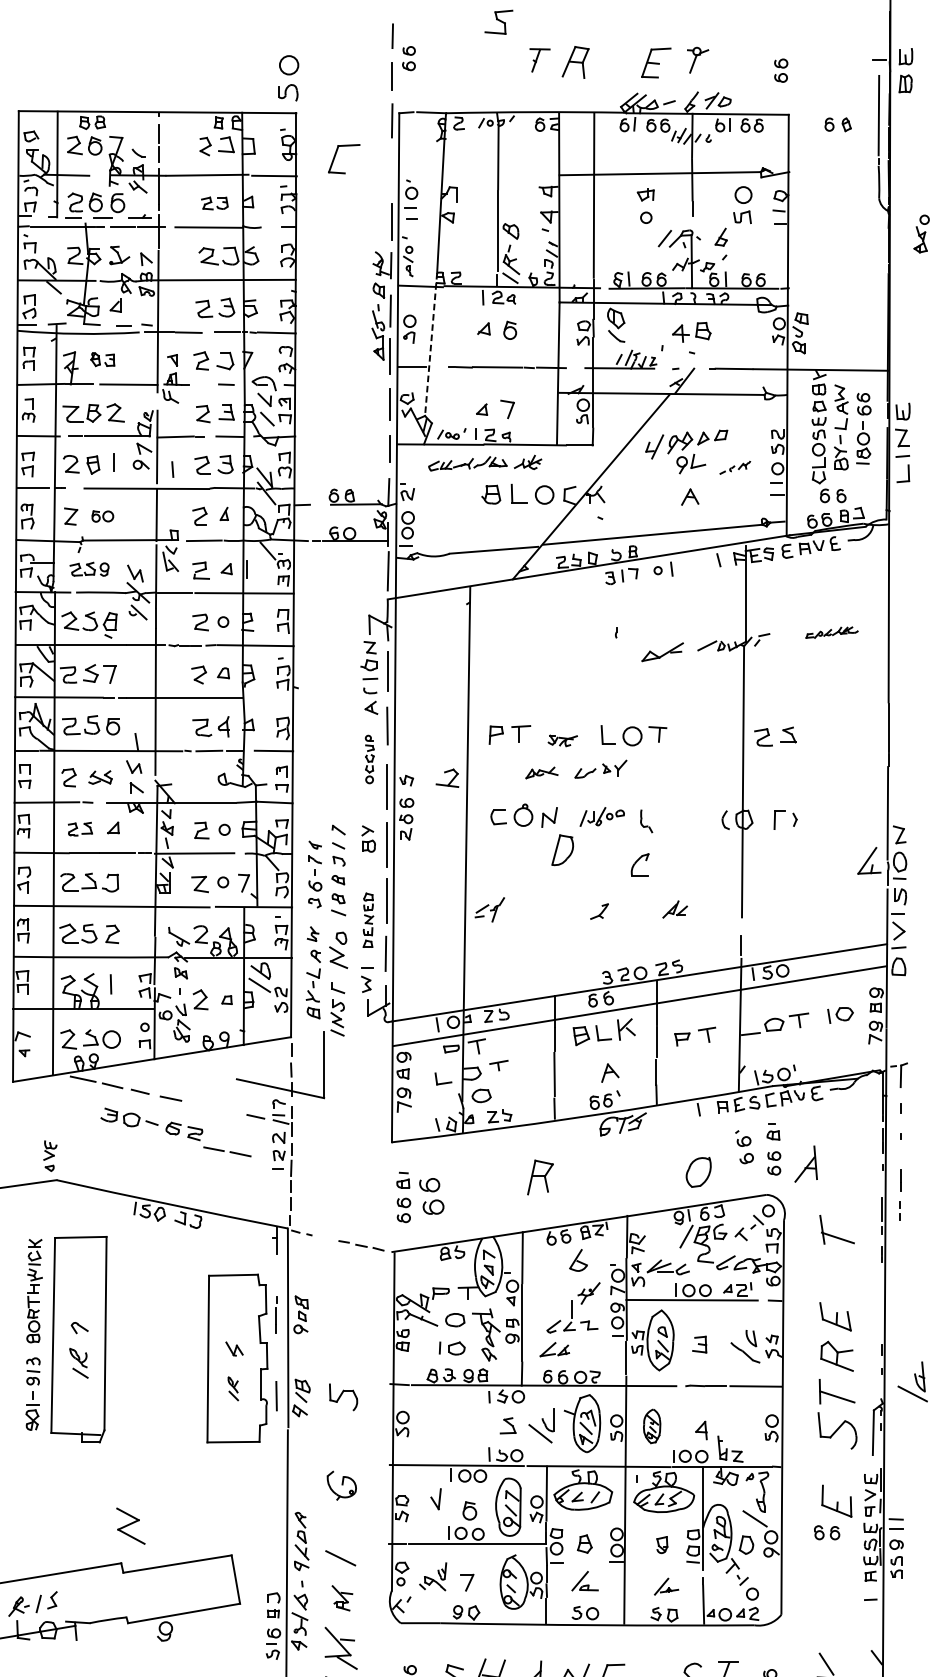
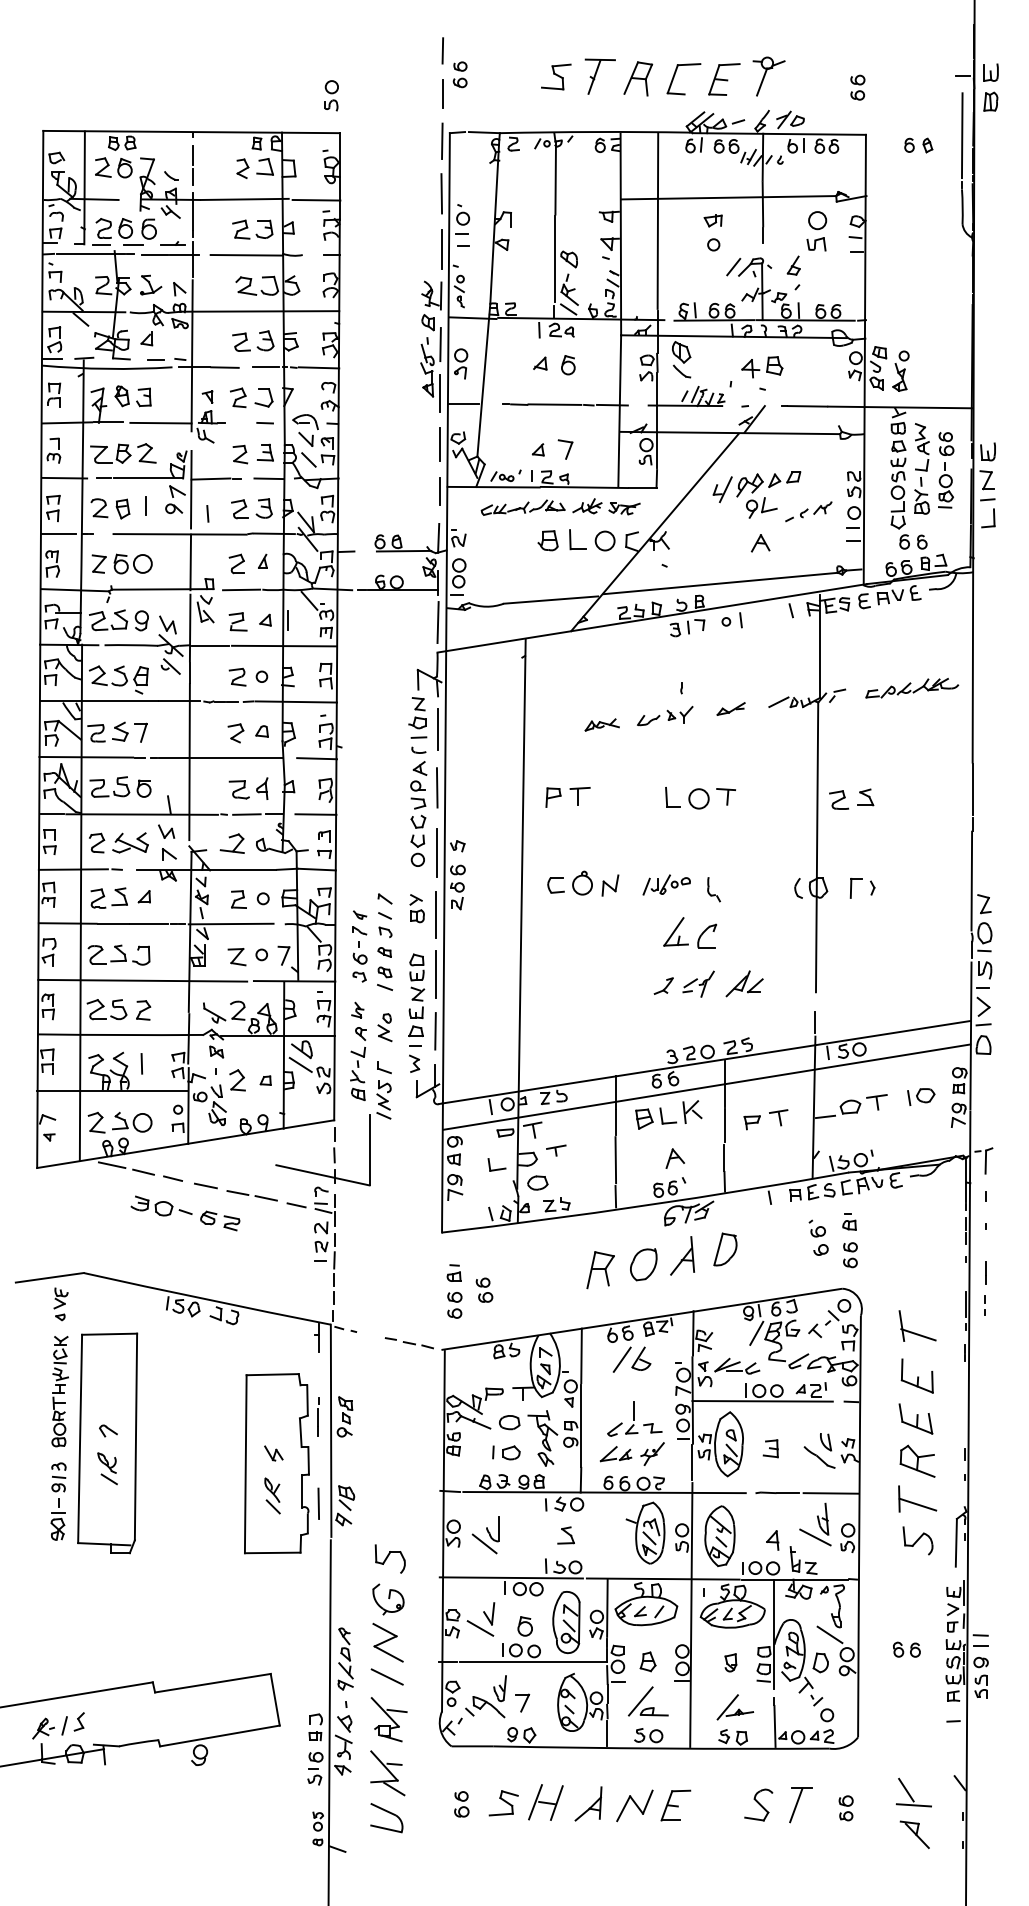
part: (499, 21) -> (556, 76), moved
part: (539, 60) -> (599, 76), size x1.43
part: (697, 60) -> (768, 76), size x1.43
part: (288, 77) -> (331, 95), size x0.62
part: (336, 155) -> (675, 75), moved
line: (391, 169) -> (441, 193), added
part: (214, 203) -> (252, 229), size x1.43
part: (921, 233) -> (900, 370), moved
line: (430, 344) -> (483, 380), dashed -> solid
part: (102, 359) -> (132, 396), size x1.43
part: (734, 467) -> (808, 511), size x1.43
part: (102, 516) -> (132, 563), size x1.67
part: (89, 569) -> (118, 620), size x1.43
part: (832, 632) -> (912, 687), size x1.67
part: (661, 651) -> (730, 708), size x0.62
line: (275, 698) -> (317, 758), added
part: (562, 740) -> (624, 508), moved
part: (369, 759) -> (418, 823), size x1.67
part: (601, 769) -> (665, 716), moved
part: (541, 772) -> (601, 724), moved
part: (100, 777) -> (130, 842), size x1.43
part: (446, 778) -> (231, 843), moved
part: (79, 828) -> (108, 897), size x1.43
part: (562, 850) -> (725, 1249), moved
part: (868, 860) -> (675, 931), moved
part: (489, 909) -> (698, 983), moved
part: (675, 909) -> (744, 983), size x1.43
part: (368, 920) -> (416, 995), size x1.43
part: (338, 950) -> (384, 1027), size x0.71
line: (224, 1151) -> (249, 1195), moved
part: (49, 1156) -> (60, 1304), moved
part: (806, 1163) -> (682, 1255), moved
part: (698, 1172) -> (643, 1264), moved
part: (431, 1195) -> (484, 1289), size x0.62
line: (559, 1261) -> (621, 1359), added
part: (588, 1292) -> (652, 1453), moved
part: (912, 1381) -> (815, 1524), moved
part: (233, 1388) -> (272, 1495), size x1.43
part: (342, 1396) -> (389, 1558), moved
part: (541, 1425) -> (485, 1535), moved
part: (651, 1425) -> (719, 1535), size x1.67
part: (837, 1430) -> (917, 1540), size x0.71
part: (836, 1500) -> (916, 1375), moved
line: (427, 1512) -> (480, 1628), added
part: (130, 1525) -> (387, 1642), moved
part: (432, 1576) -> (485, 1696), size x1.43
part: (585, 1581) -> (648, 1701), size x1.43
part: (666, 1586) -> (735, 1707), size x1.43
part: (341, 1598) -> (388, 1719), size x1.67

